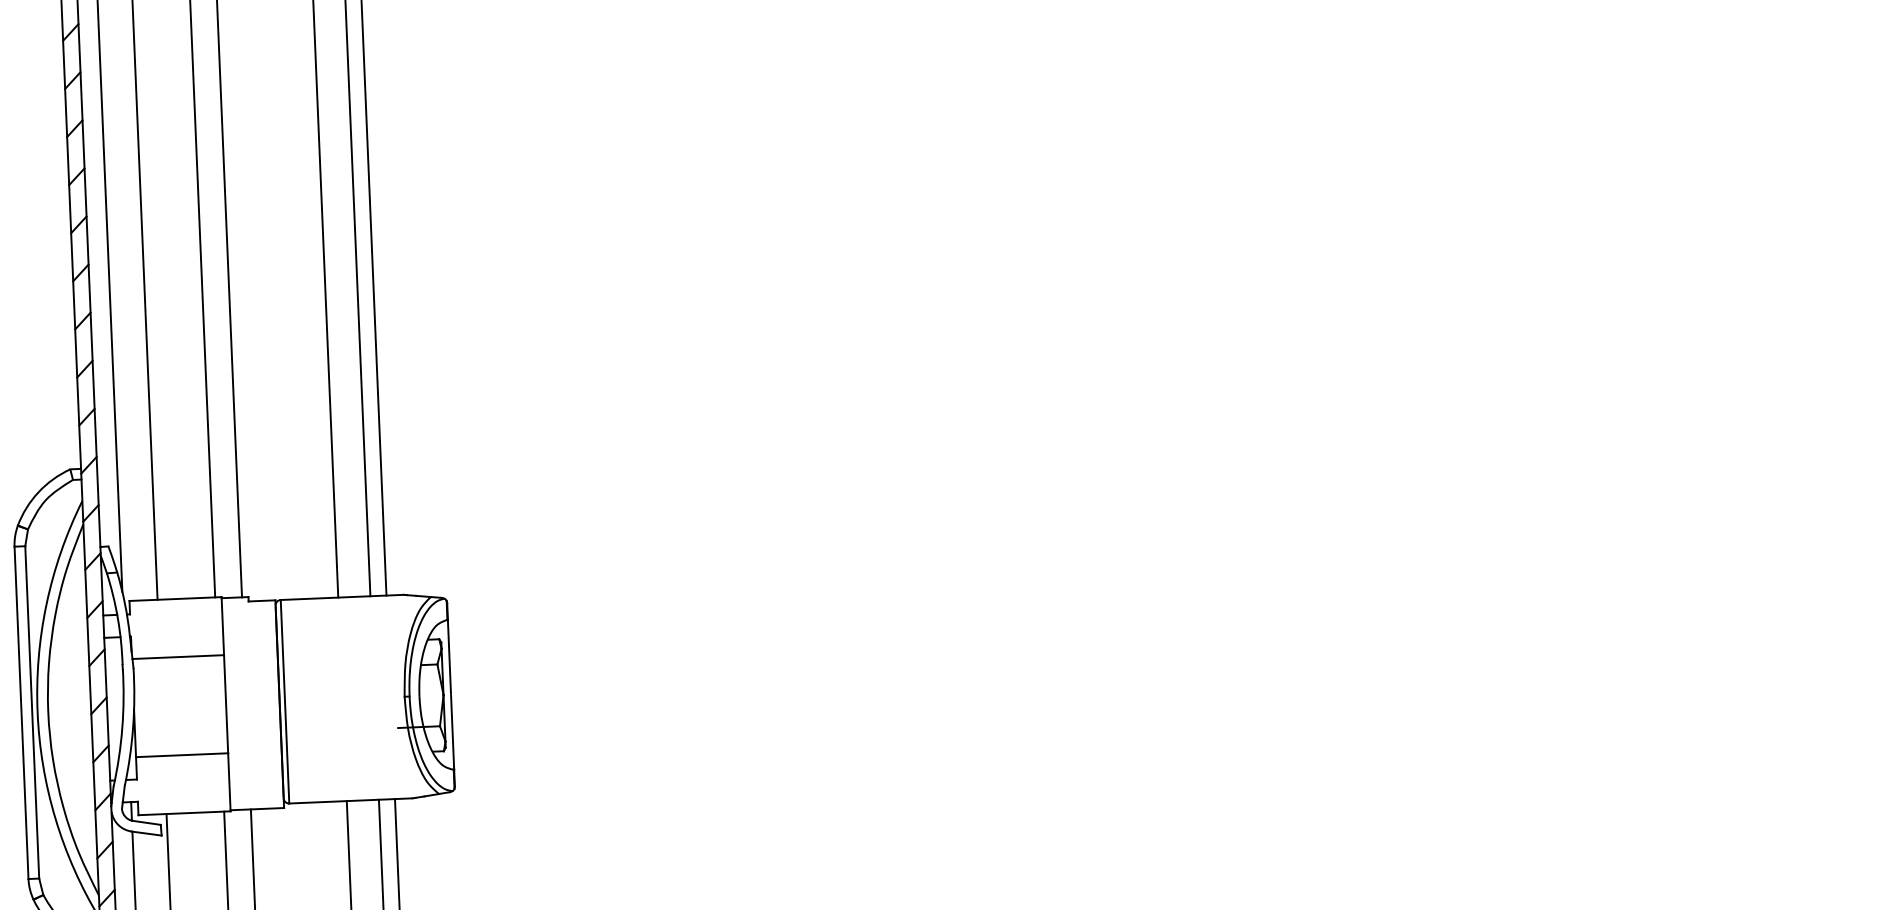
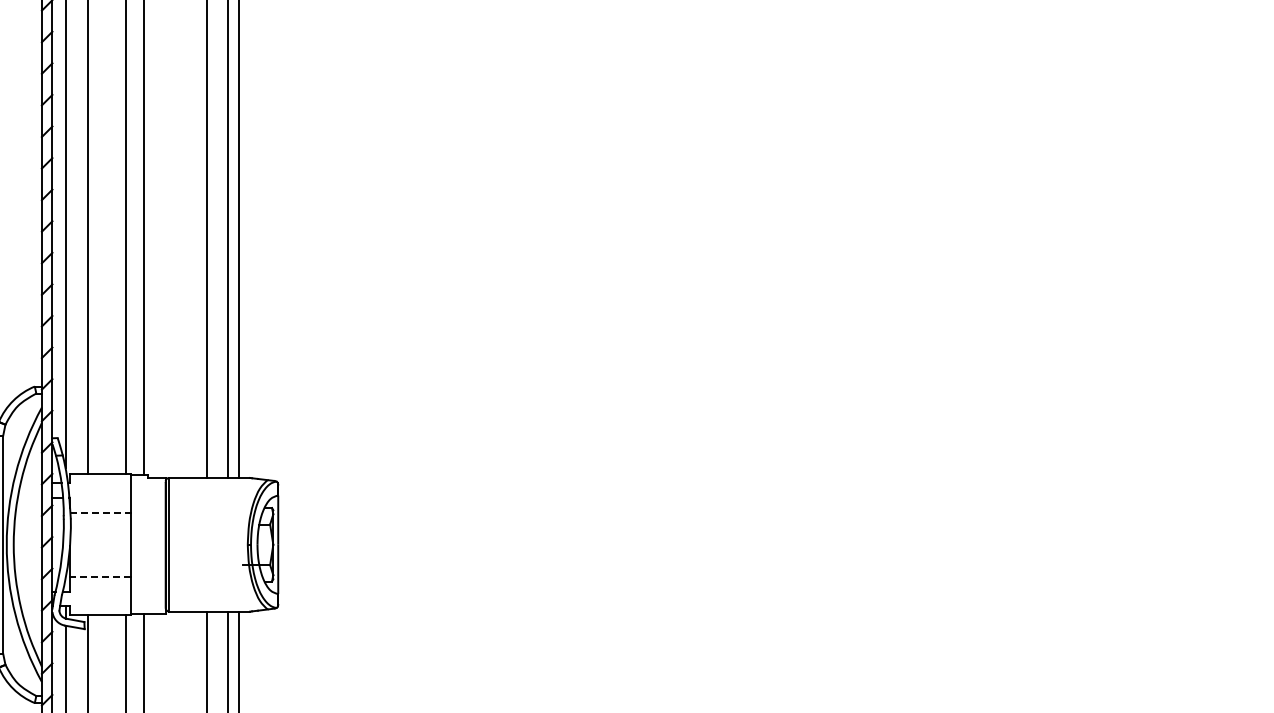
line: (178, 656) -> (100, 512), solid -> dashed
line: (180, 756) -> (99, 577), solid -> dashed

